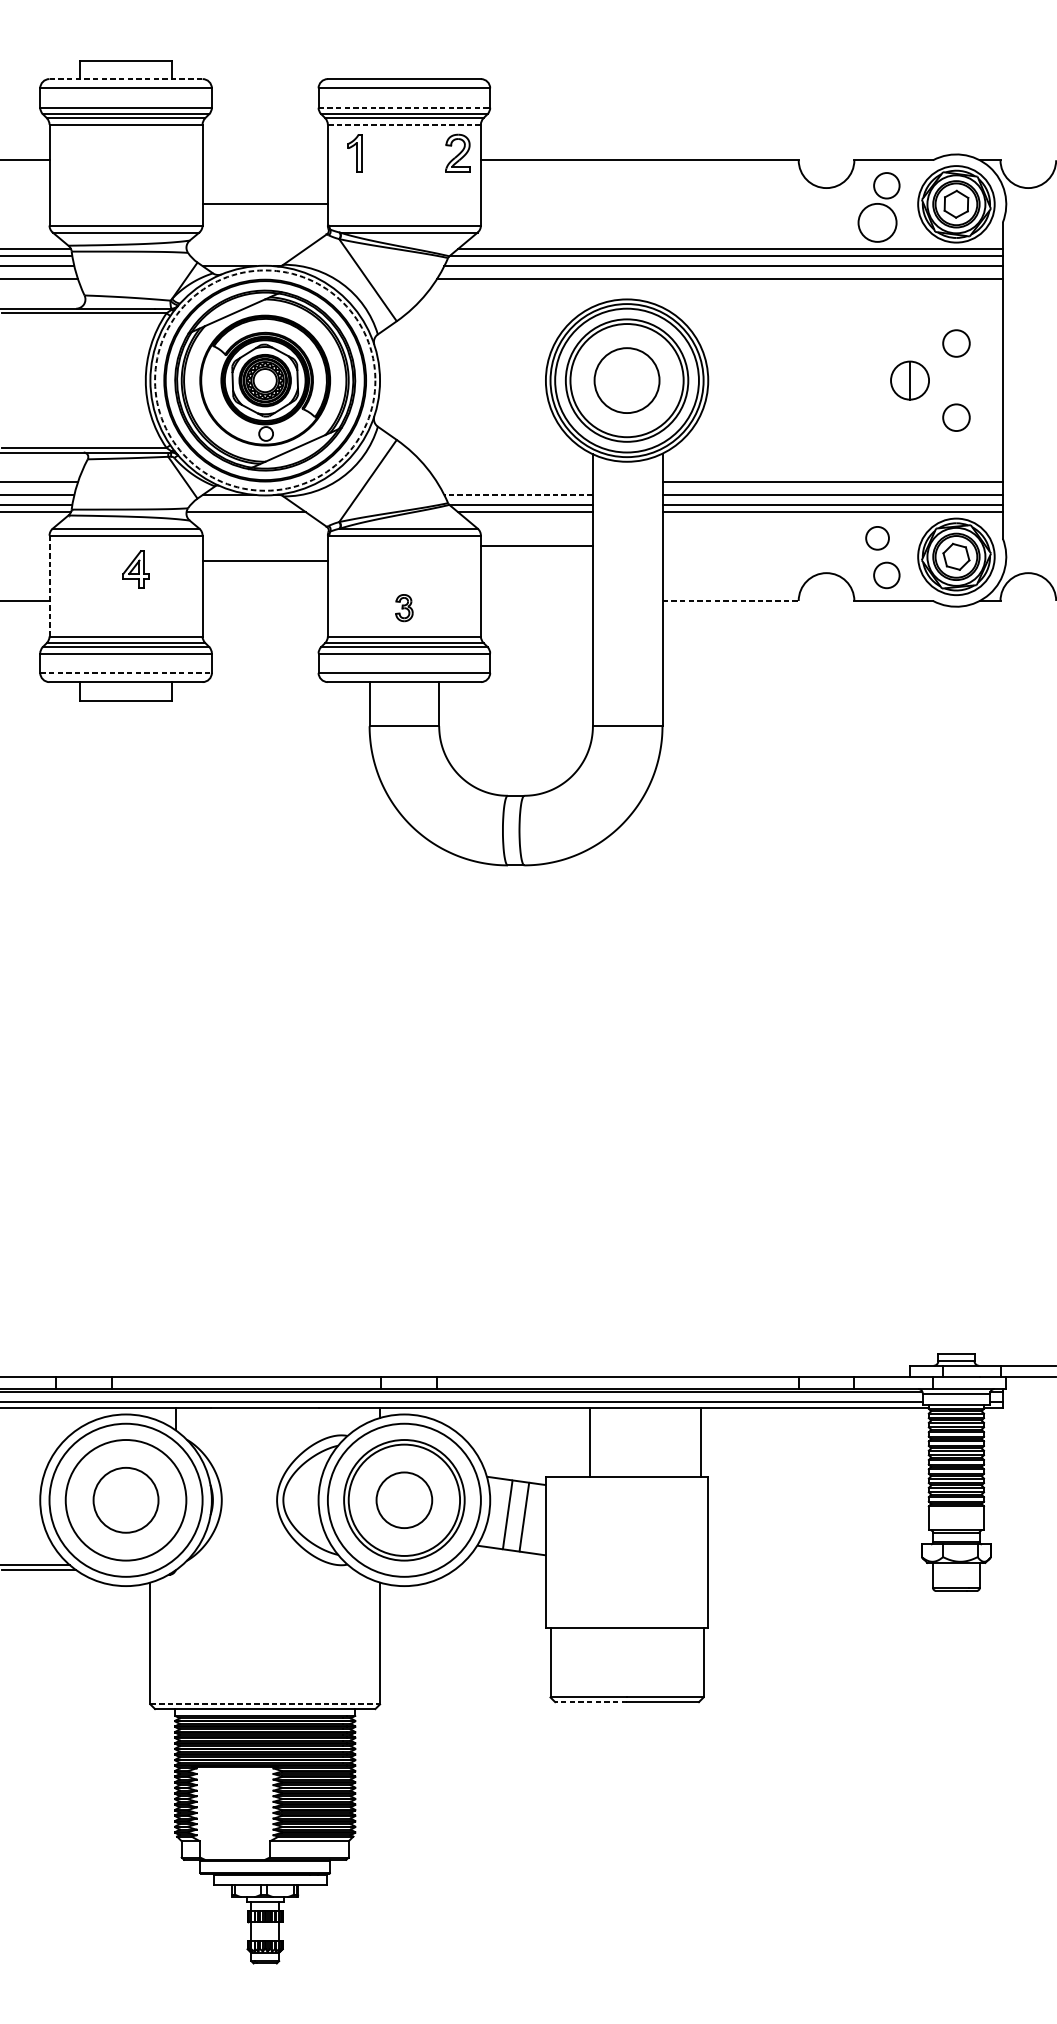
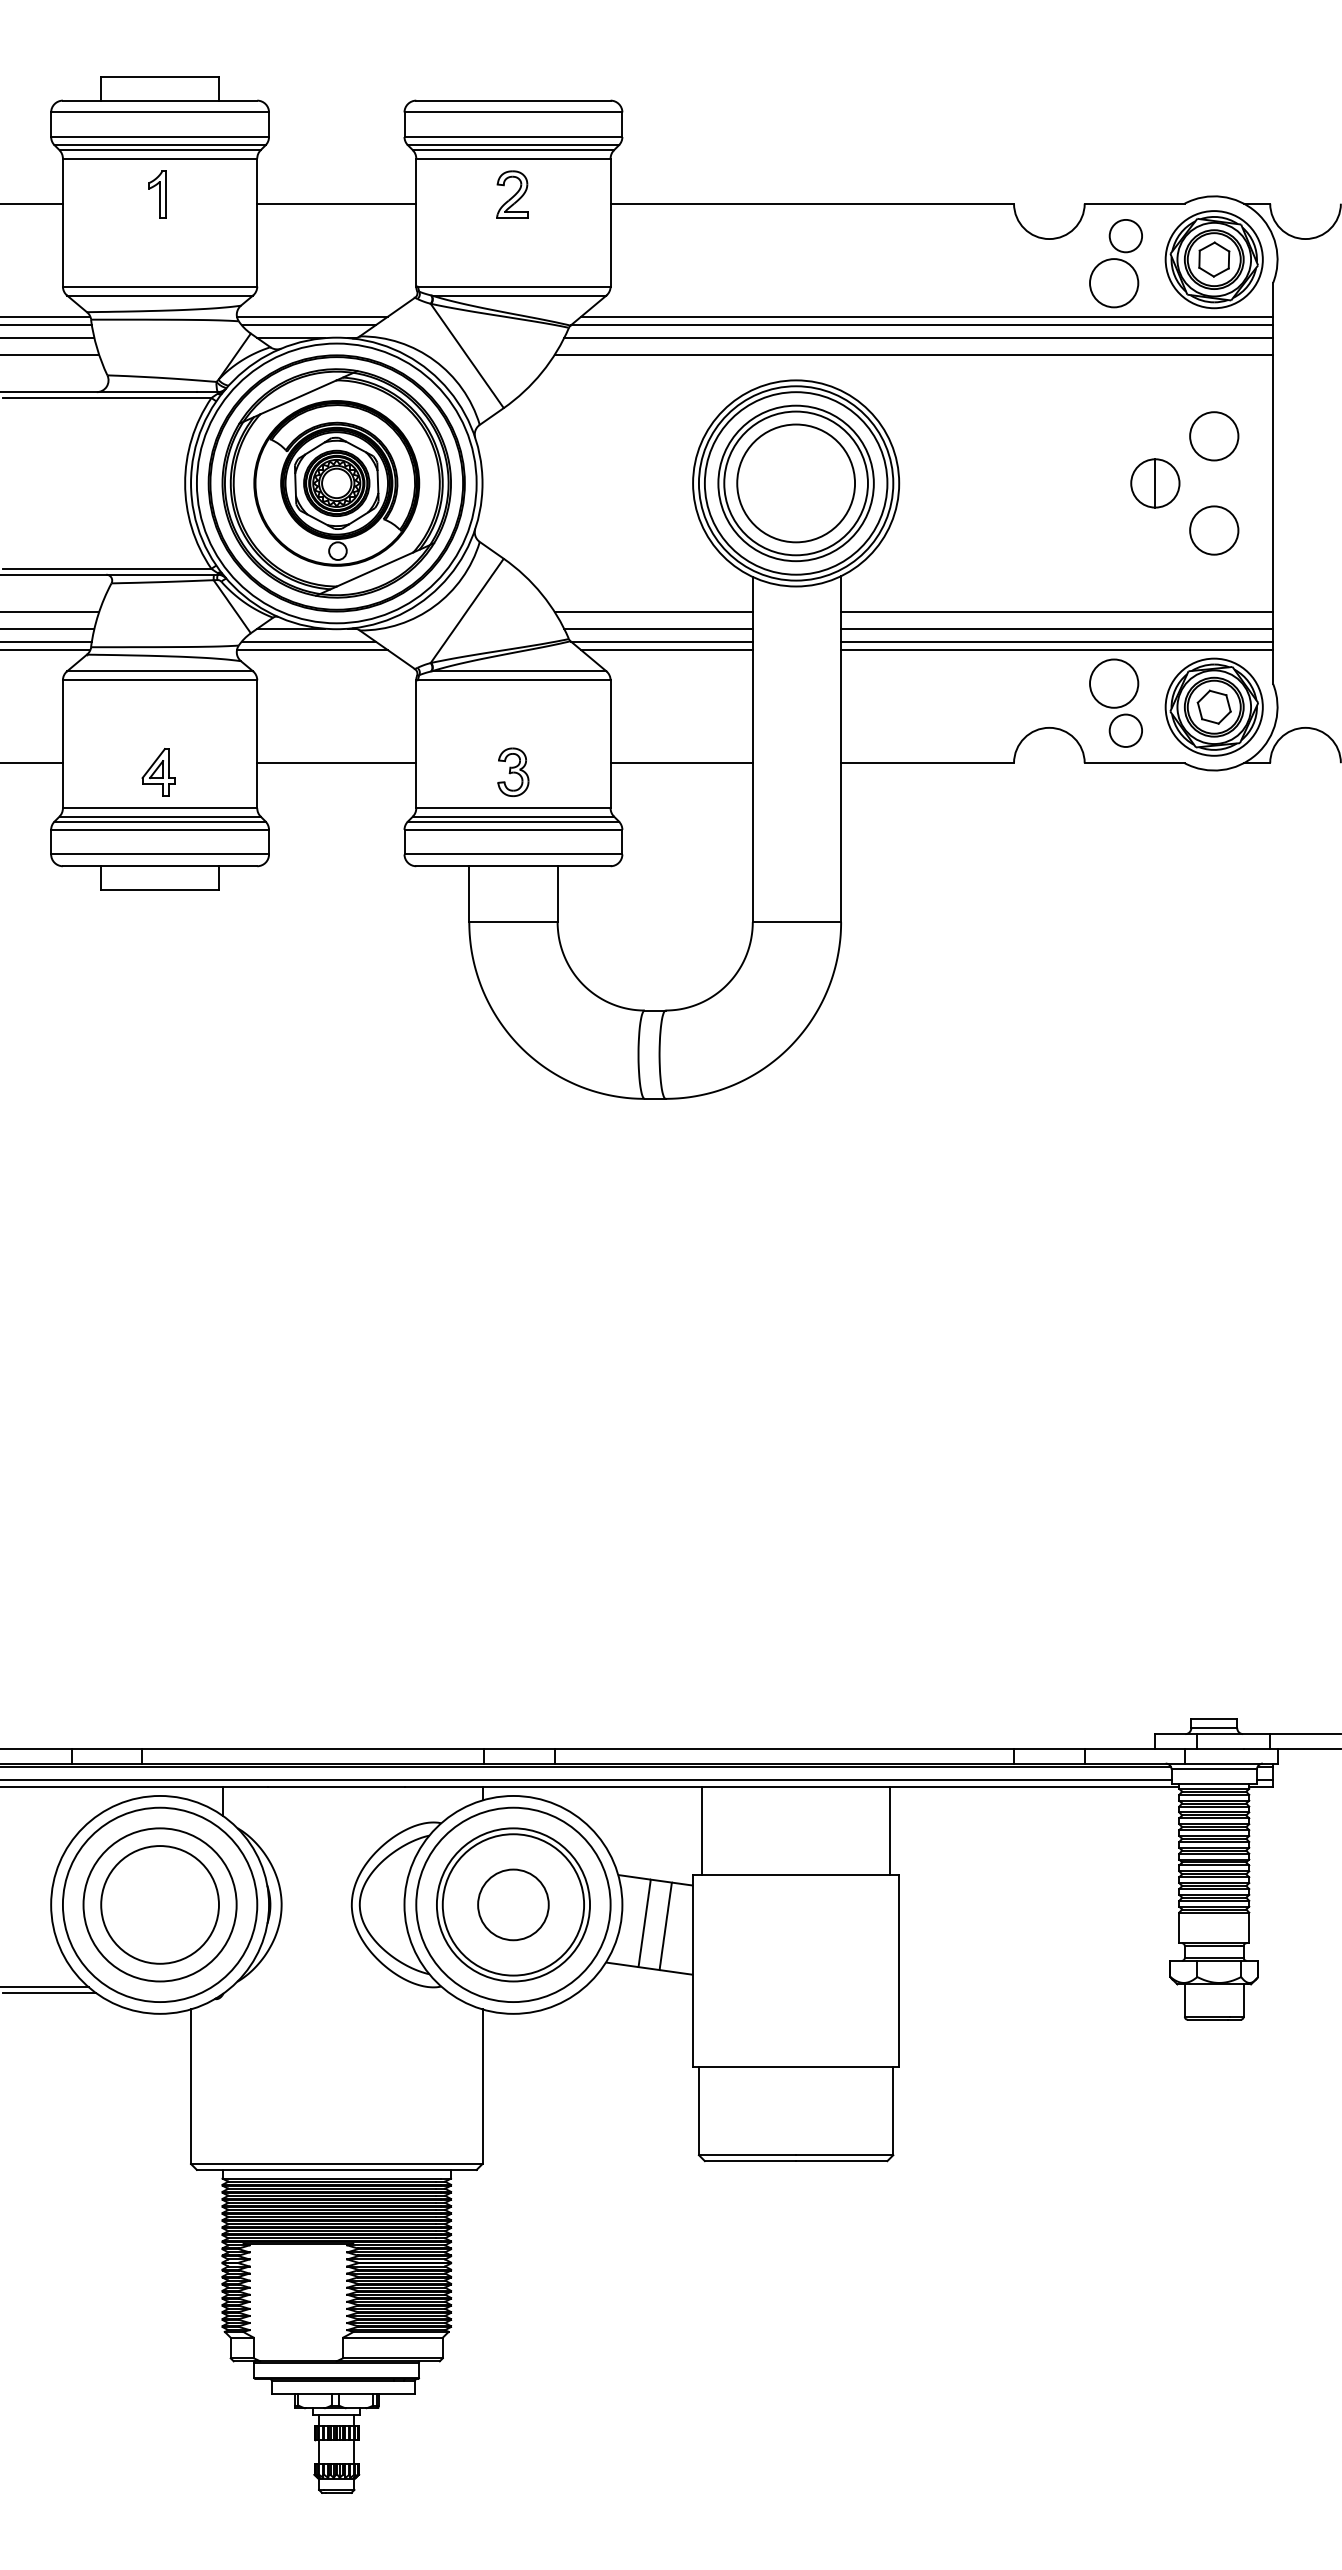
line: (126, 78) -> (160, 100), dashed -> solid
line: (404, 107) -> (513, 136), dashed -> solid
line: (403, 124) -> (512, 158), dashed -> solid
part: (354, 153) -> (157, 194), moved
part: (458, 153) -> (512, 194), moved
line: (265, 204) -> (336, 203), moved
line: (246, 249) -> (312, 316), added
line: (242, 255) -> (308, 324), added
circle: (956, 343) -> (1214, 436), size x1.43
circle: (265, 380) -> (336, 483), dashed -> solid
circle: (627, 380) -> (796, 483), size x1.43
circle: (956, 417) -> (1214, 530), size x1.43
line: (514, 482) -> (653, 612), added
line: (517, 494) -> (657, 628), dashed -> solid
line: (242, 505) -> (308, 641), added
circle: (877, 538) -> (1114, 683), size x1.67
line: (536, 546) -> (681, 763), moved
line: (265, 561) -> (336, 763), moved
part: (135, 569) -> (158, 772), moved
line: (49, 586) -> (62, 744), dashed -> solid
line: (731, 601) -> (928, 763), dashed -> solid
part: (404, 607) -> (513, 771), size x1.43
line: (126, 672) -> (160, 854), dashed -> solid
line: (589, 1442) -> (701, 1831), moved
circle: (125, 1499) -> (159, 1904), size x1.43
line: (591, 1702) -> (750, 2161), dashed -> solid
line: (265, 1704) -> (336, 2164), dashed -> solid

